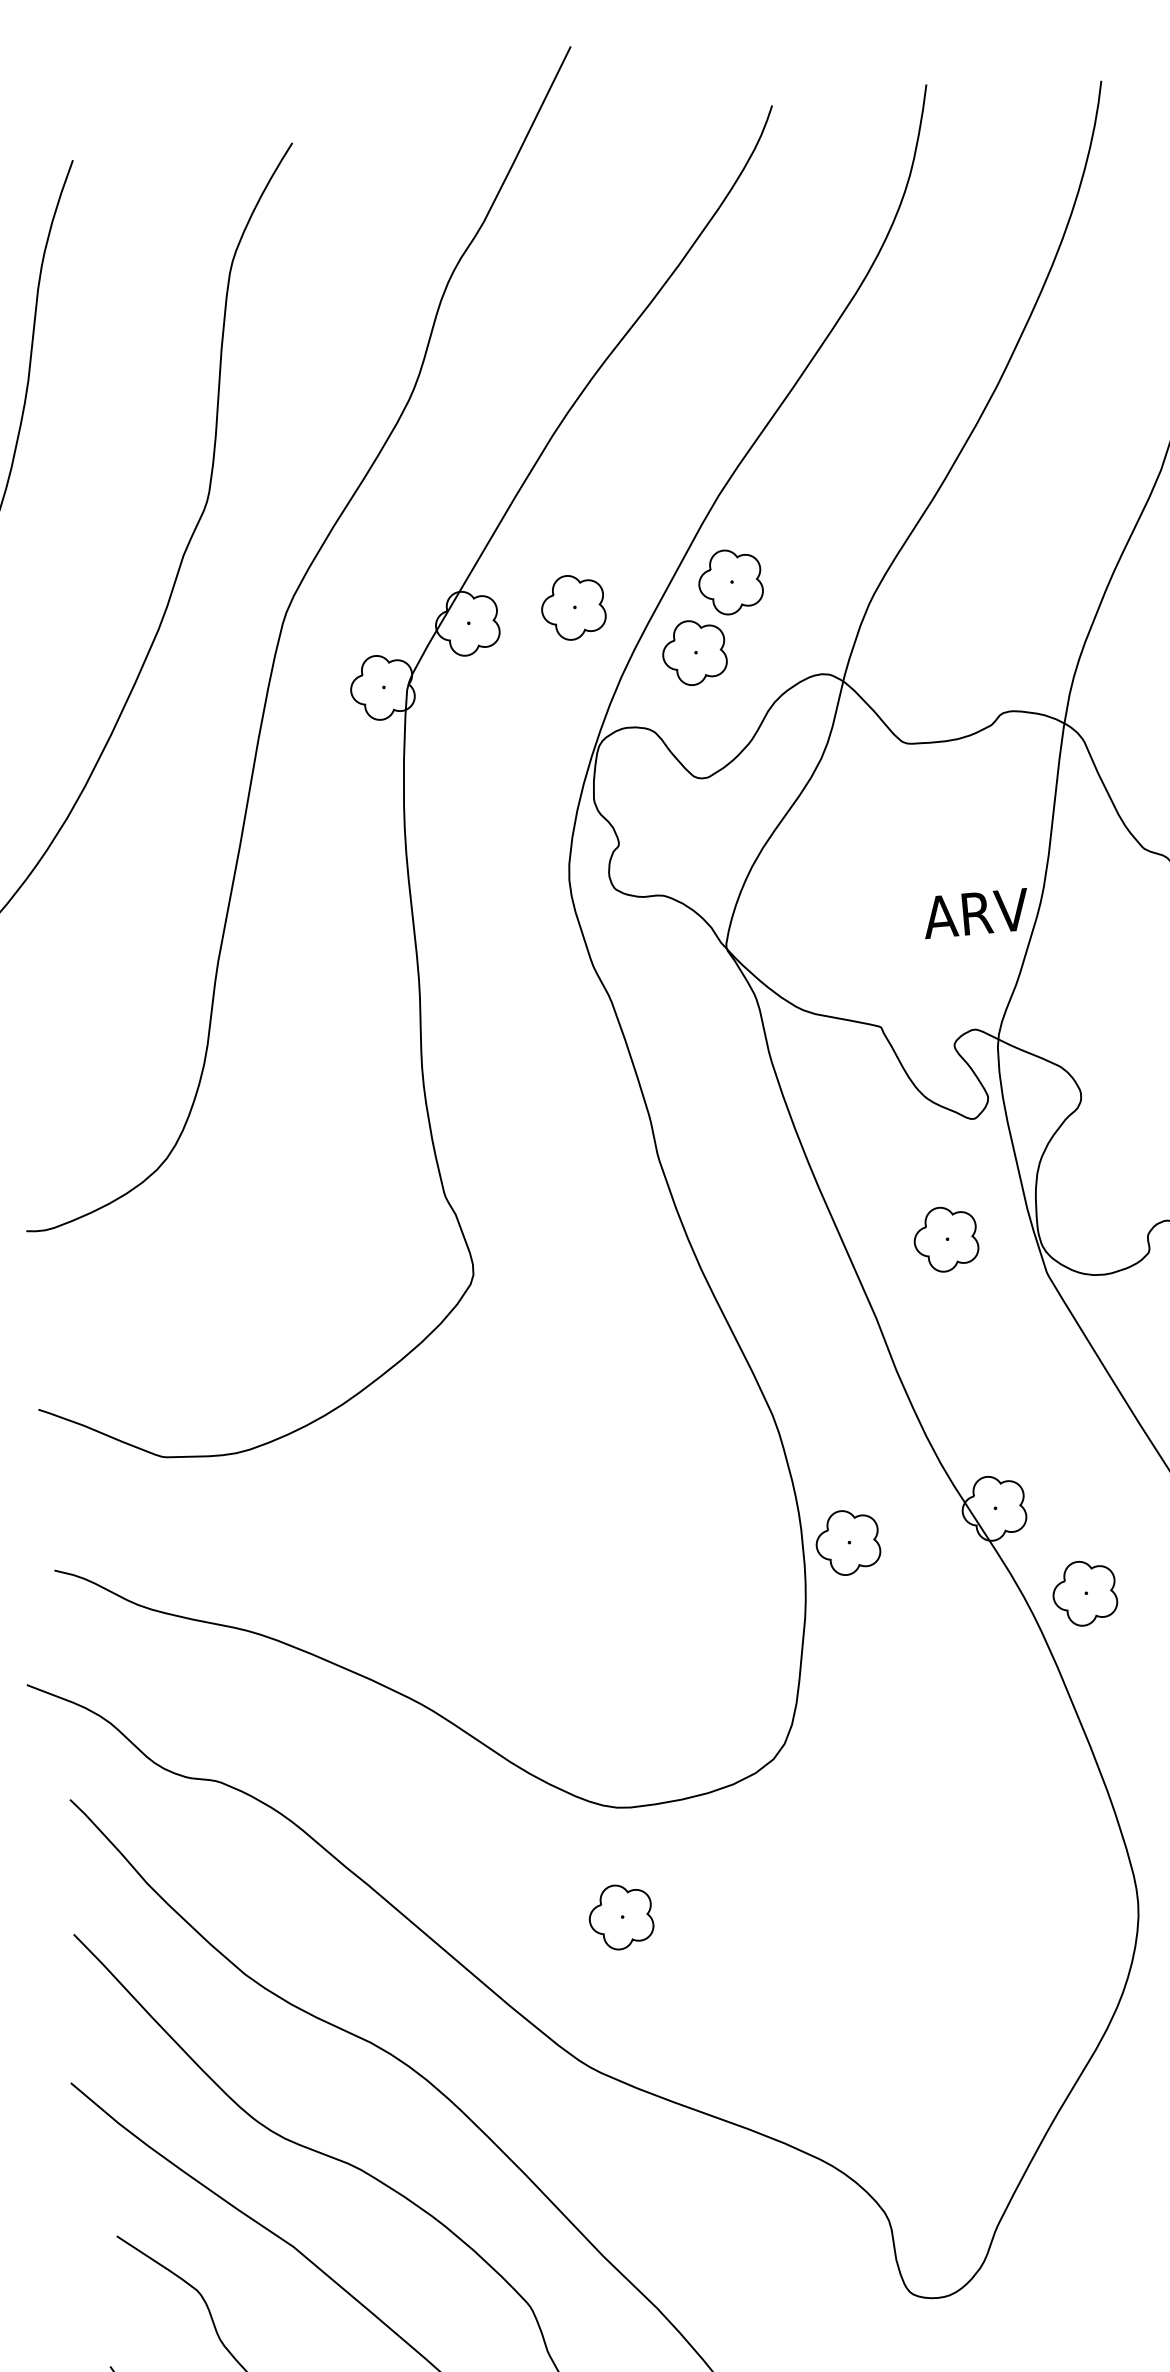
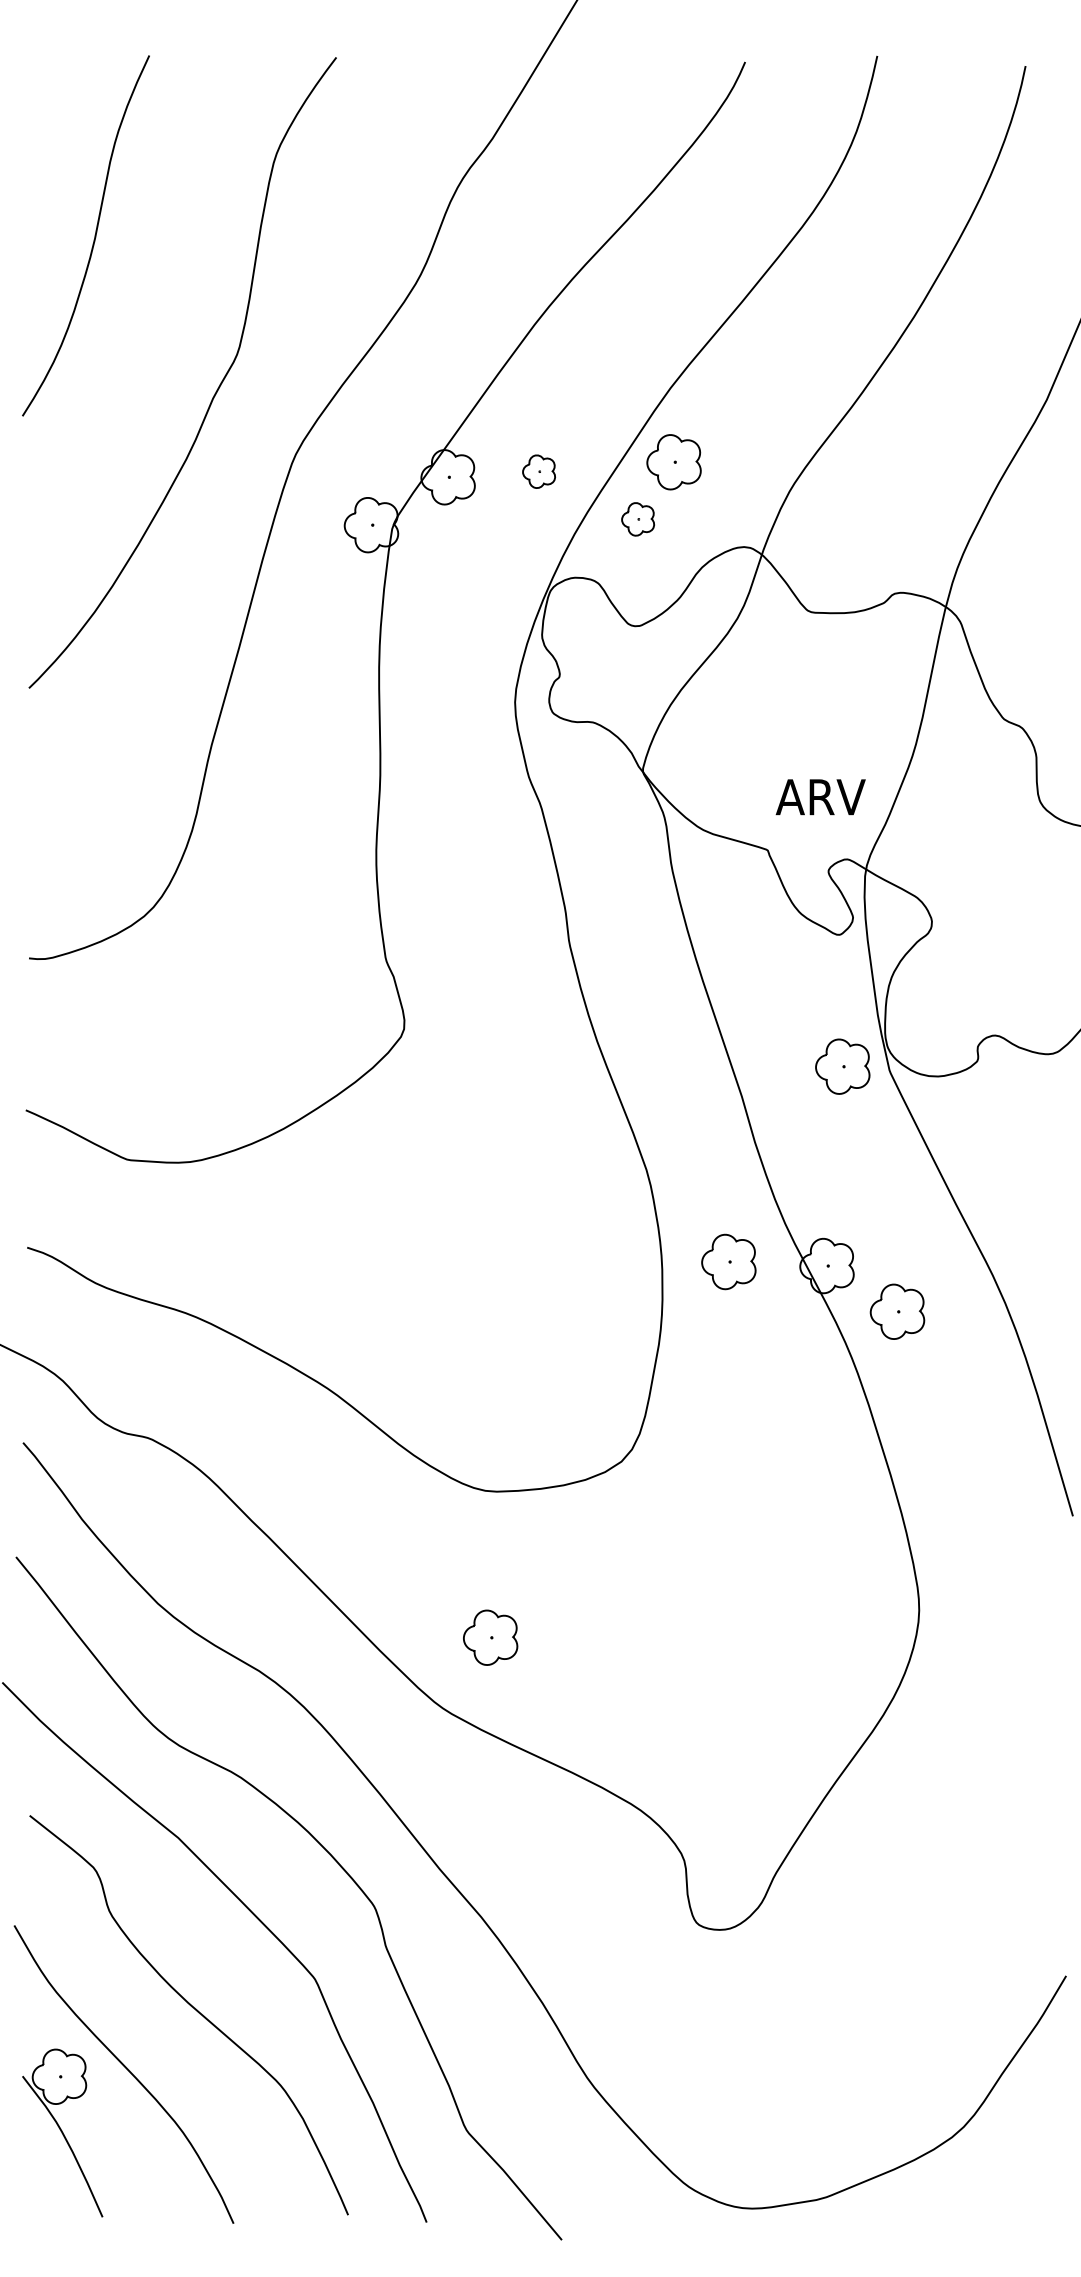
part: (572, 607) -> (538, 471), size x0.6
part: (693, 653) -> (637, 519), size x0.6
text: (975, 913) -> (820, 797), moved
part: (945, 1239) -> (842, 1066), moved
part: (847, 1542) -> (728, 1261), moved
part: (1084, 1593) -> (897, 1311), moved
part: (621, 1916) -> (490, 1637), moved

